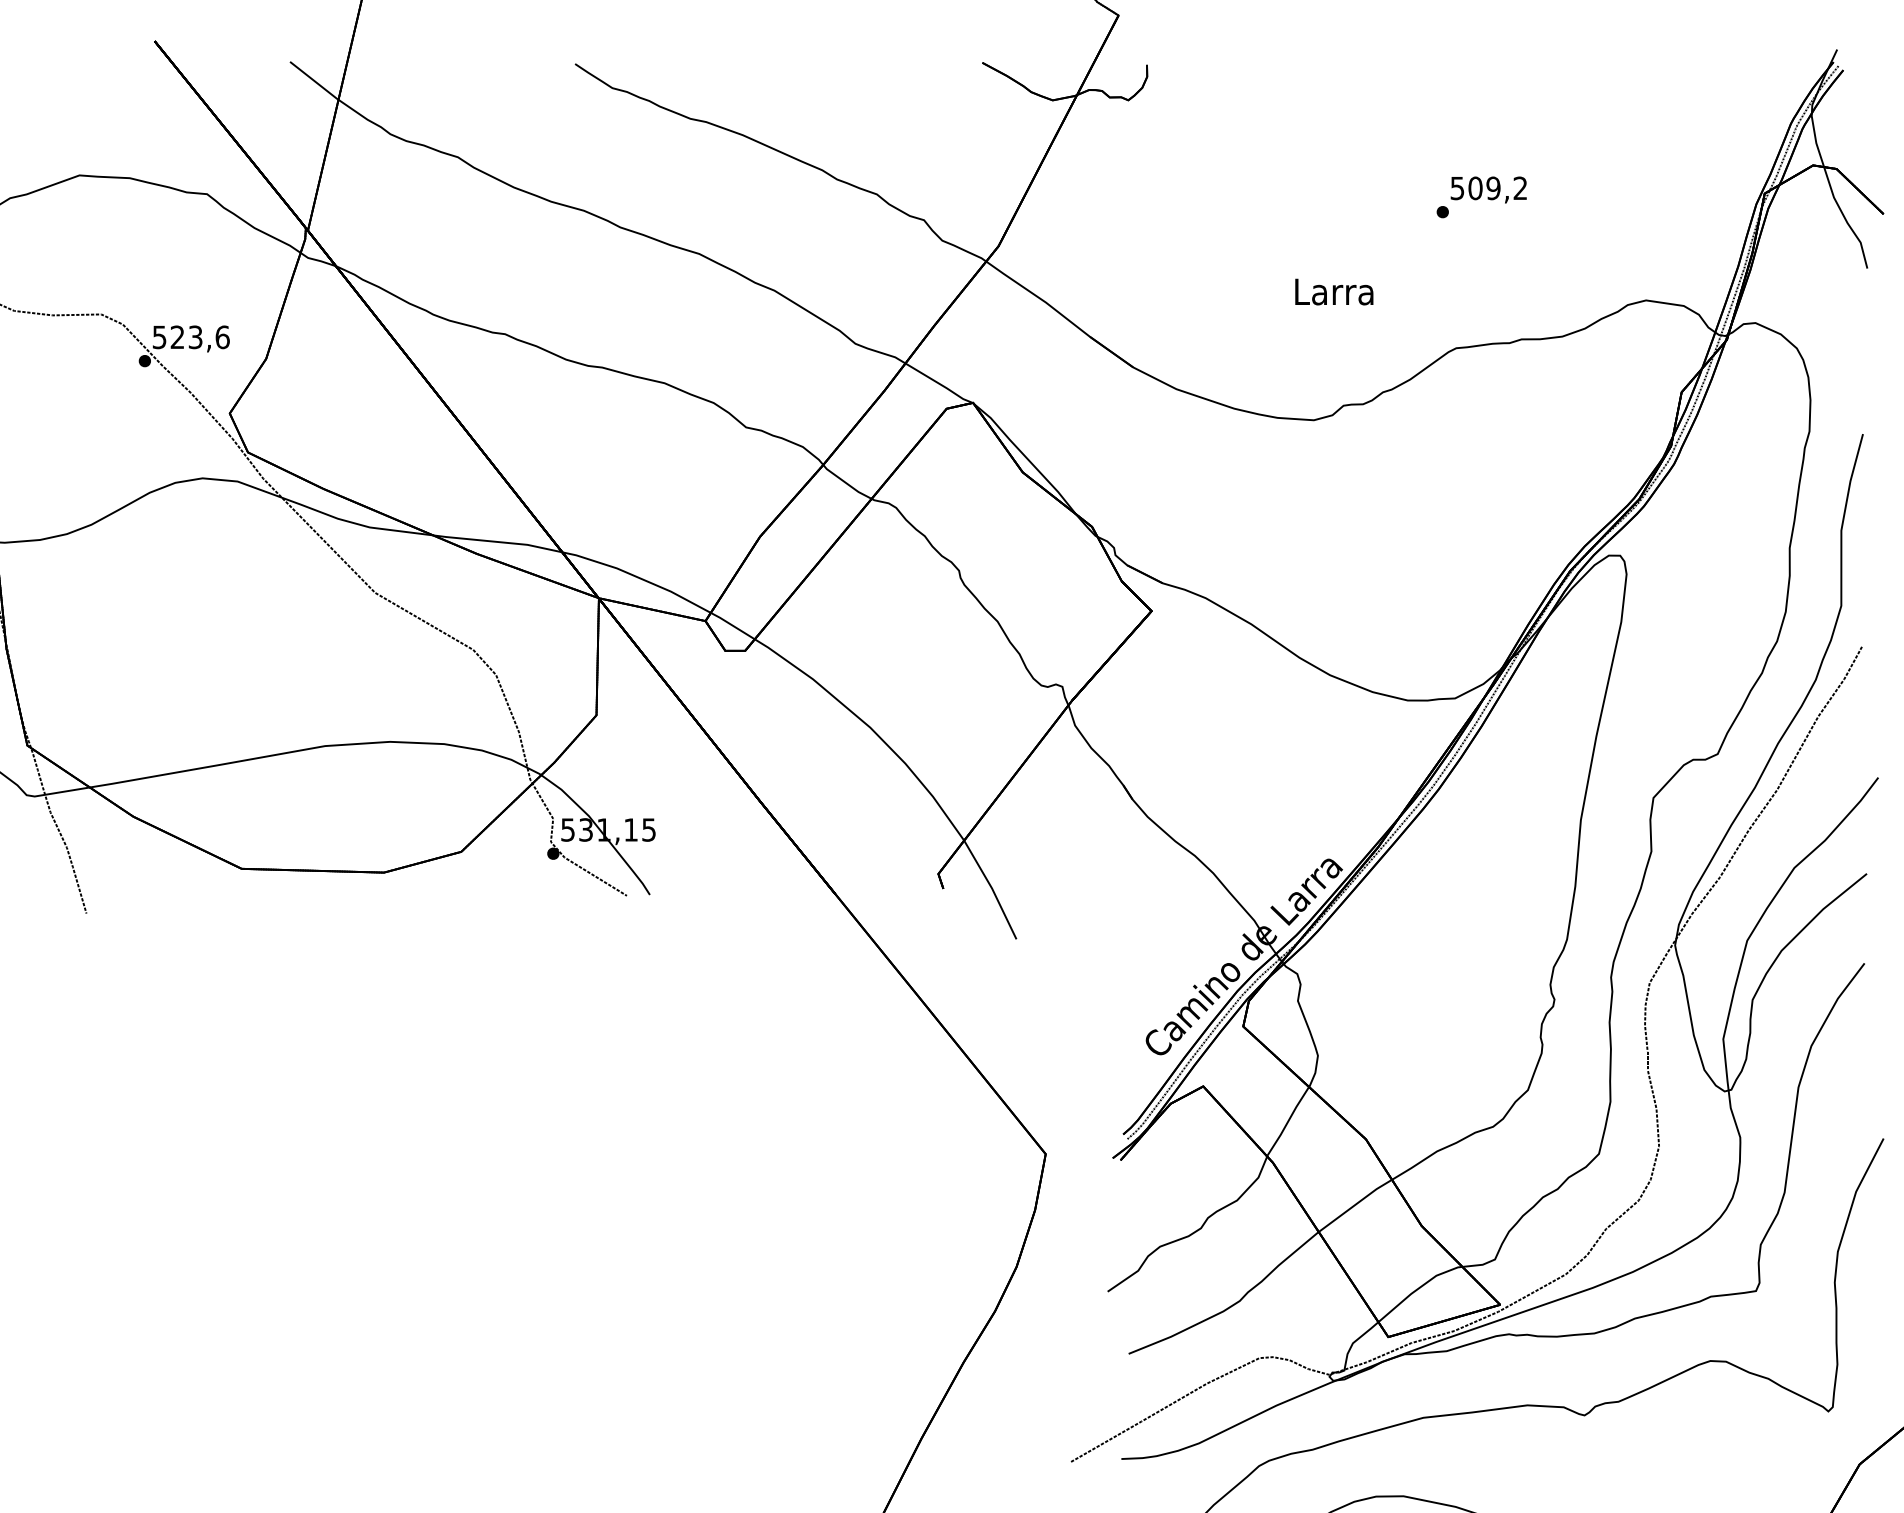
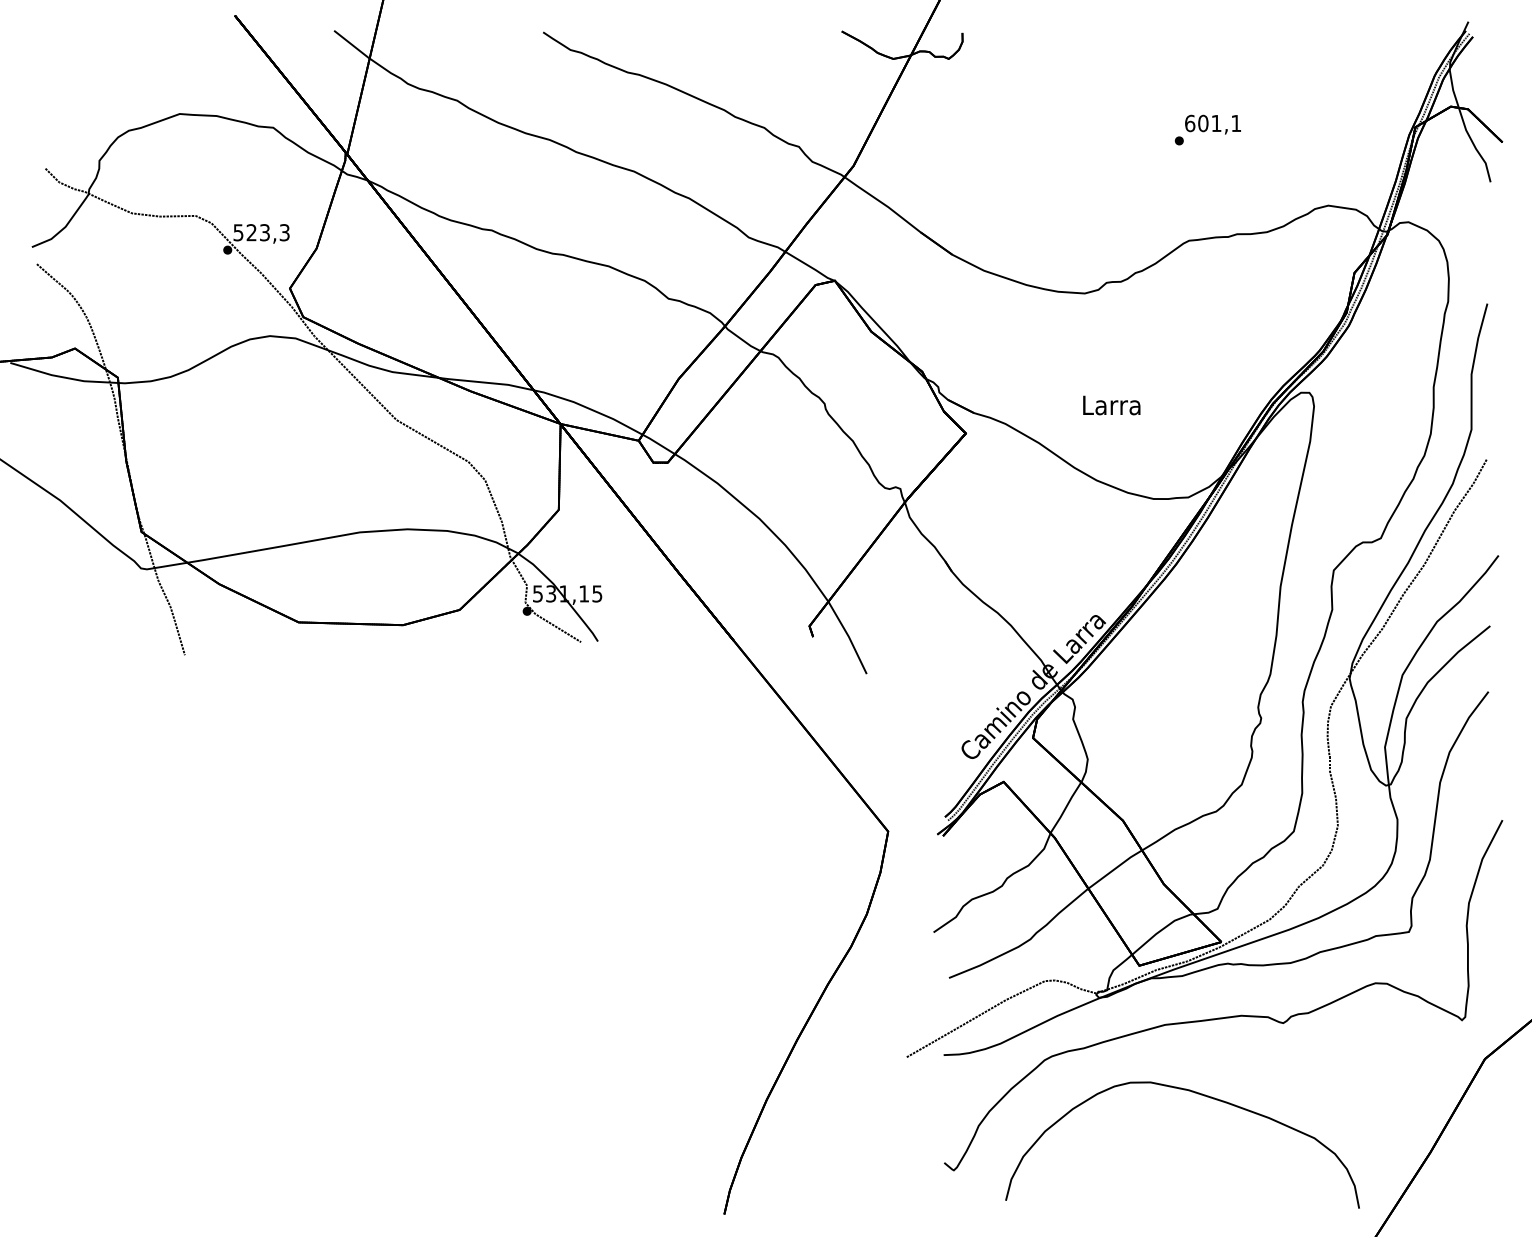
text: (1488, 188) -> (1212, 123), 509,2 -> 601,1
text: (1333, 292) -> (1111, 405), moved
text: (222, 337) -> (284, 232), 523,6 -> 523,3

